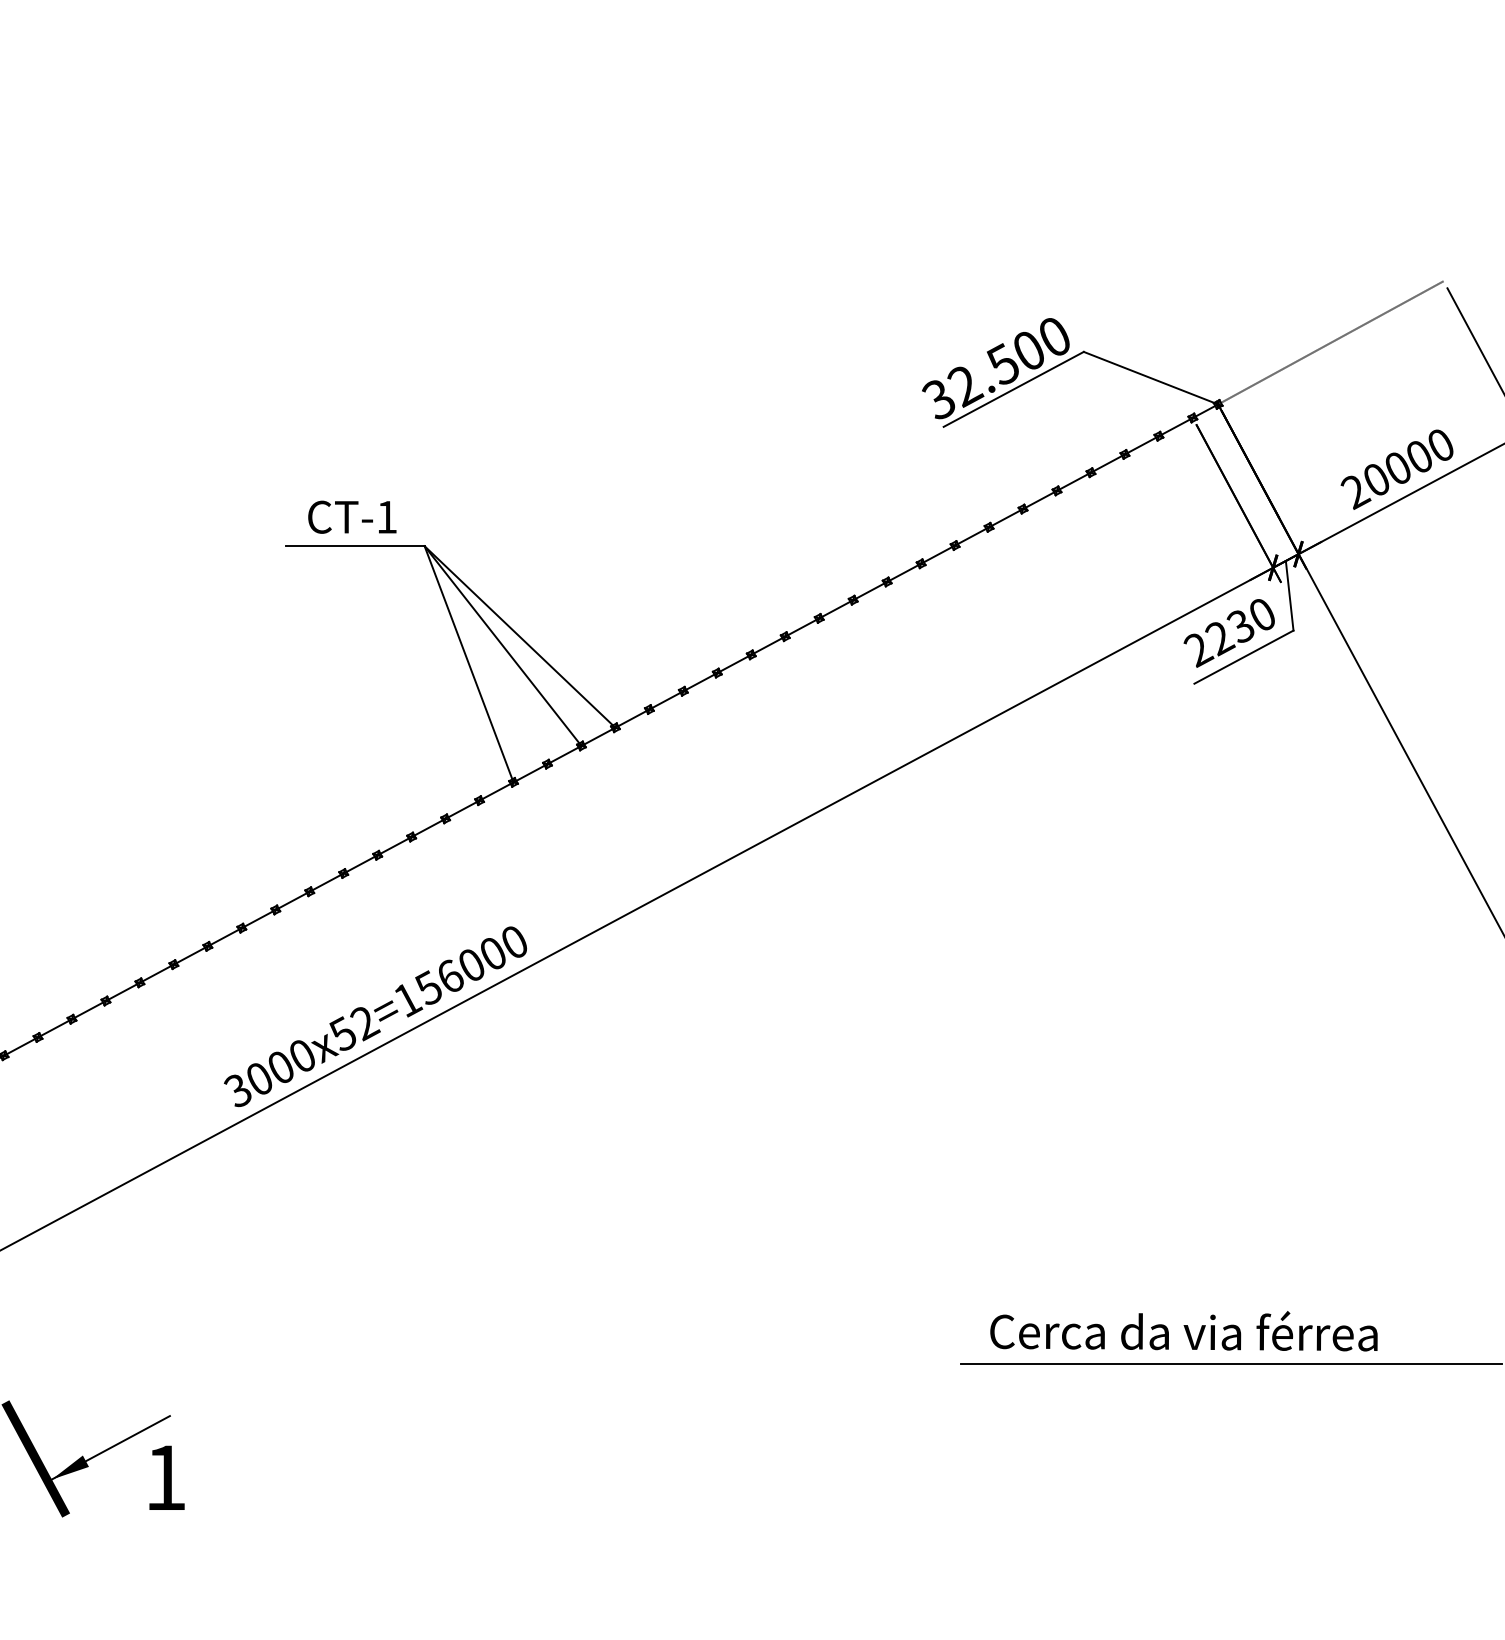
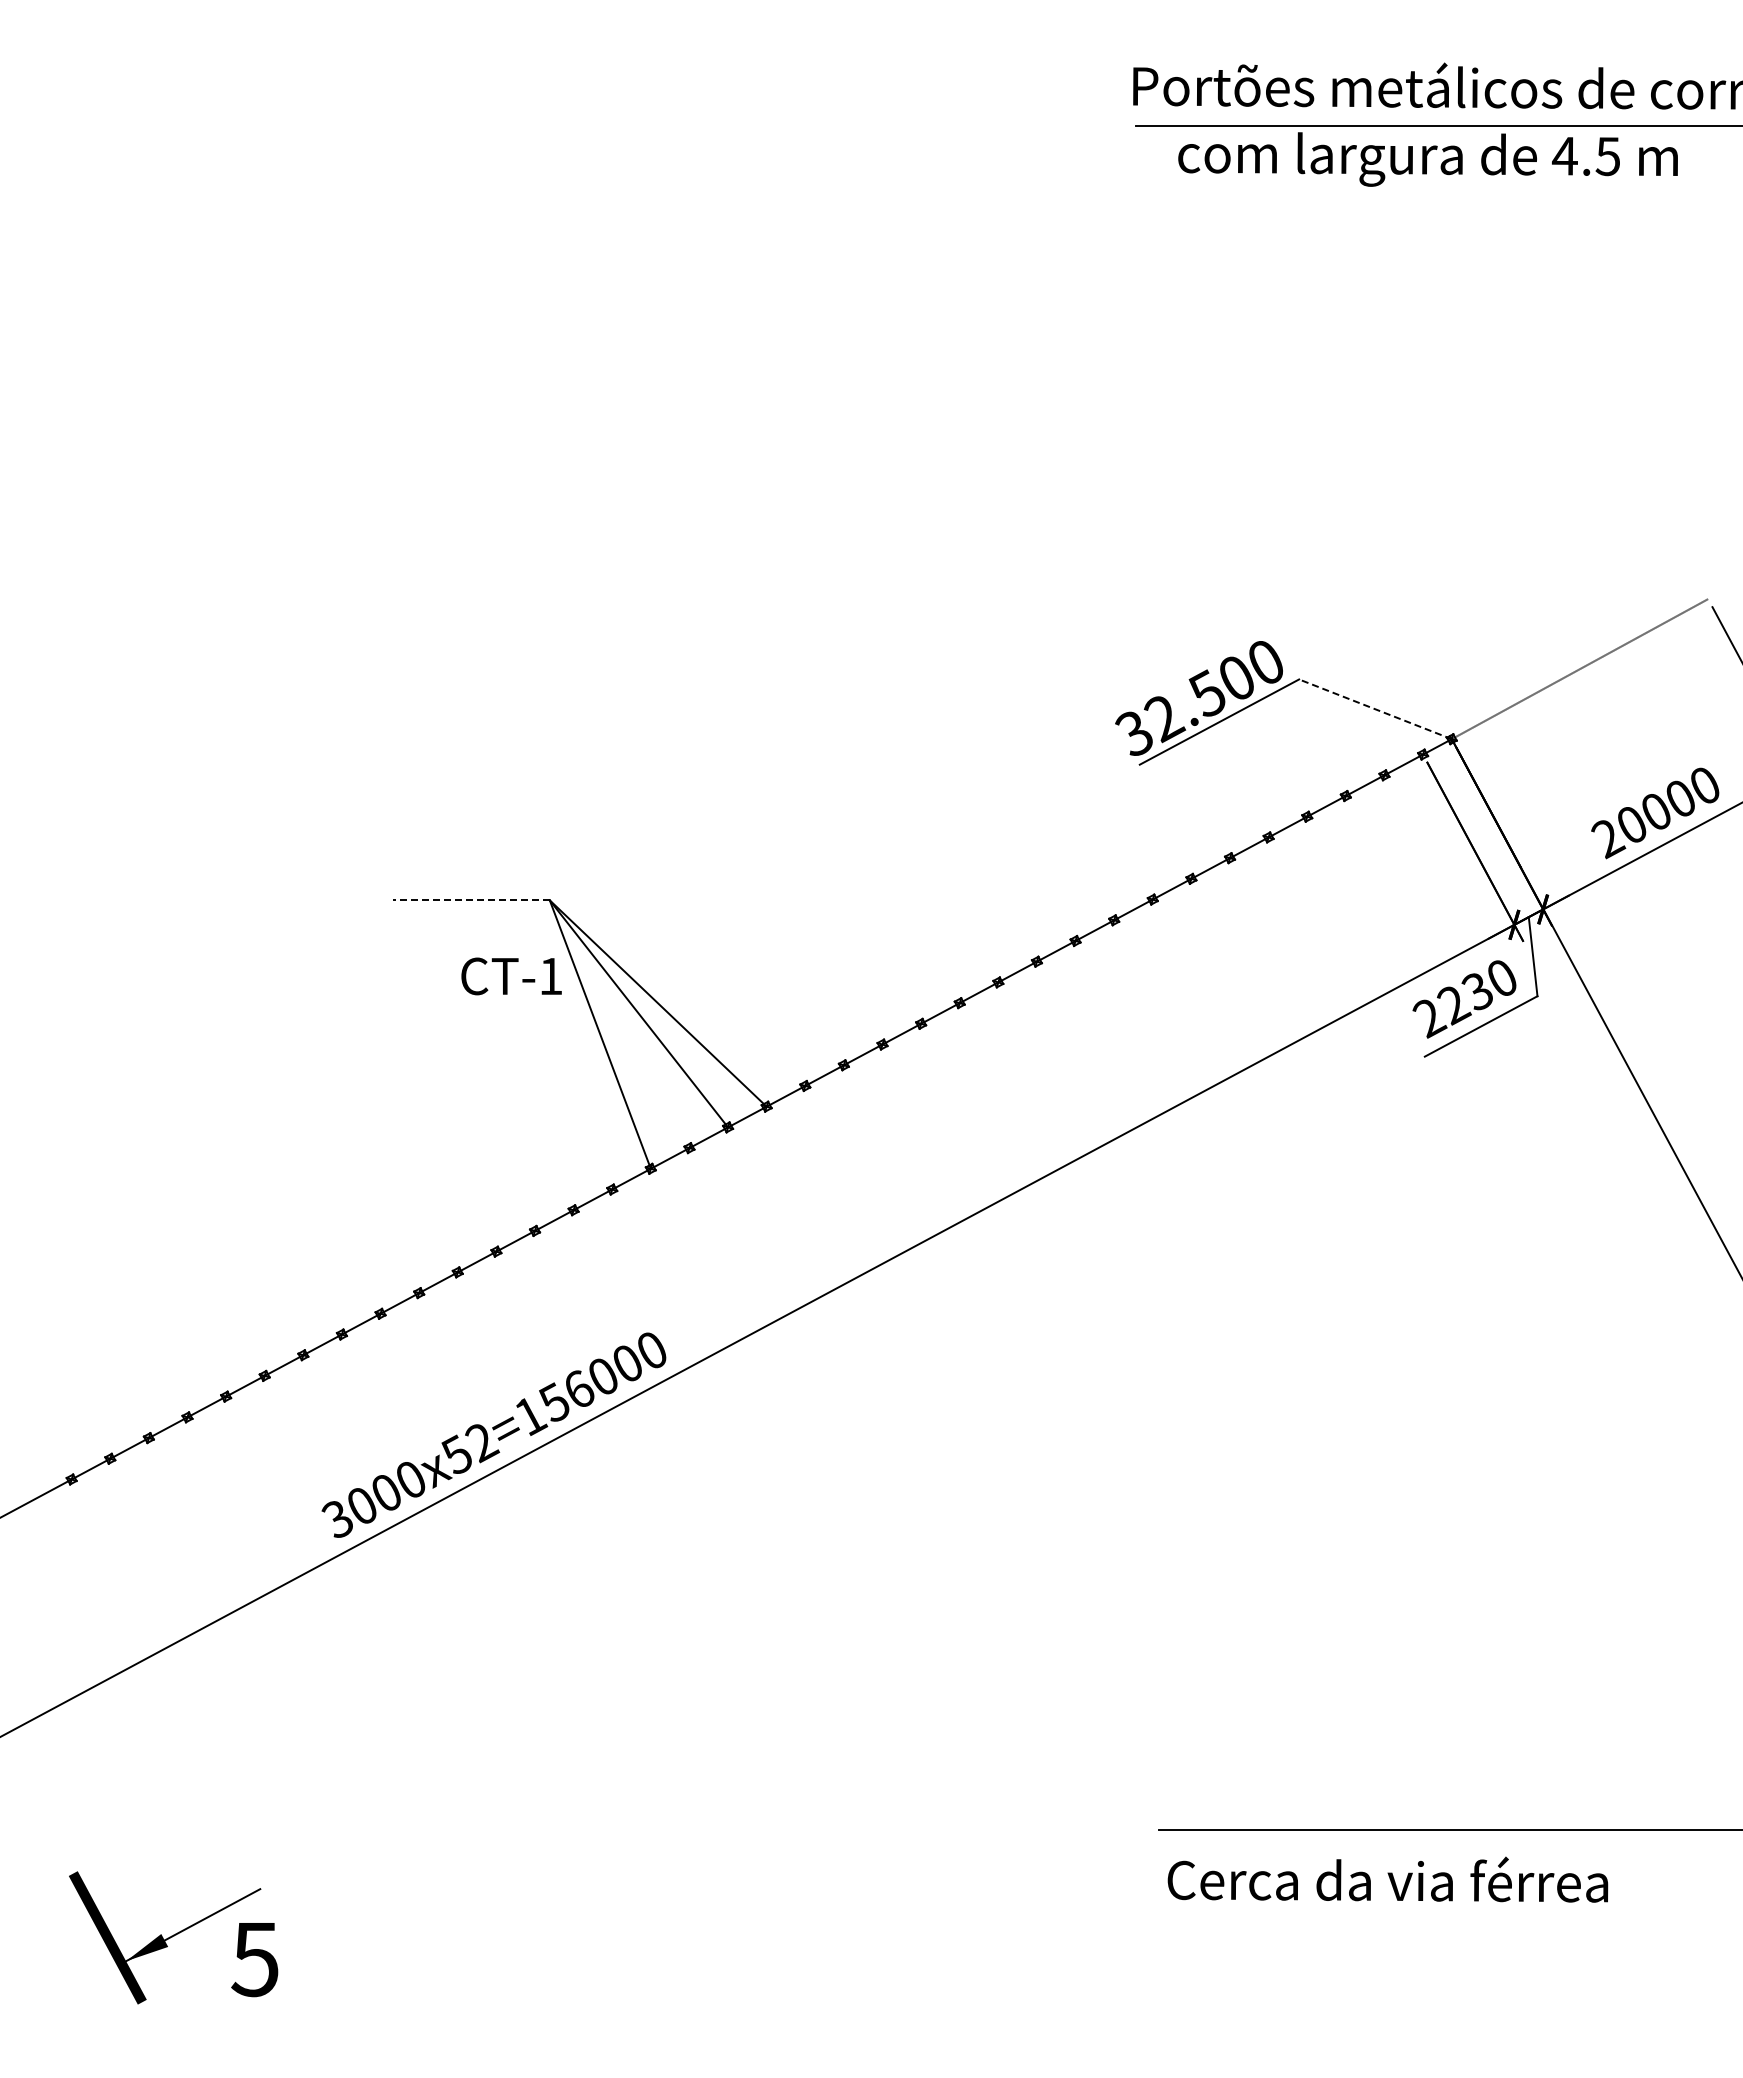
line: (1151, 378) -> (1375, 709), solid -> dashed
text: (352, 517) -> (511, 976), moved
line: (355, 546) -> (471, 900), solid -> dashed
text: (1183, 1331) -> (1387, 1879), moved
text: (164, 1478) -> (254, 1960), 1 -> 5

